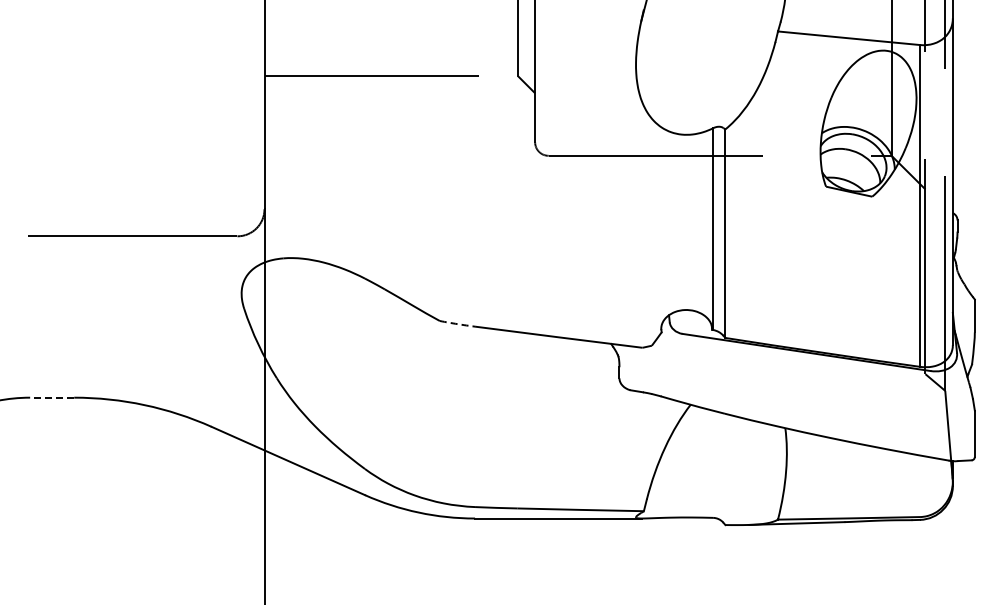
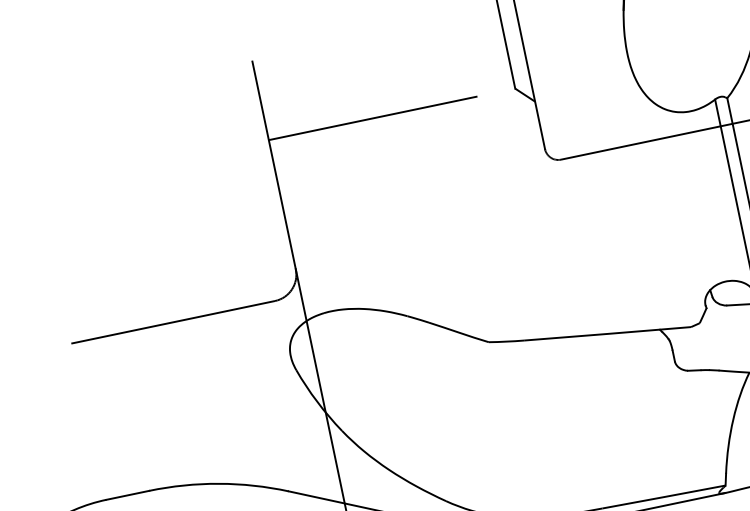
arc: (457, 324) -> (506, 342), dashed -> solid
line: (51, 397) -> (127, 495), dashed -> solid

